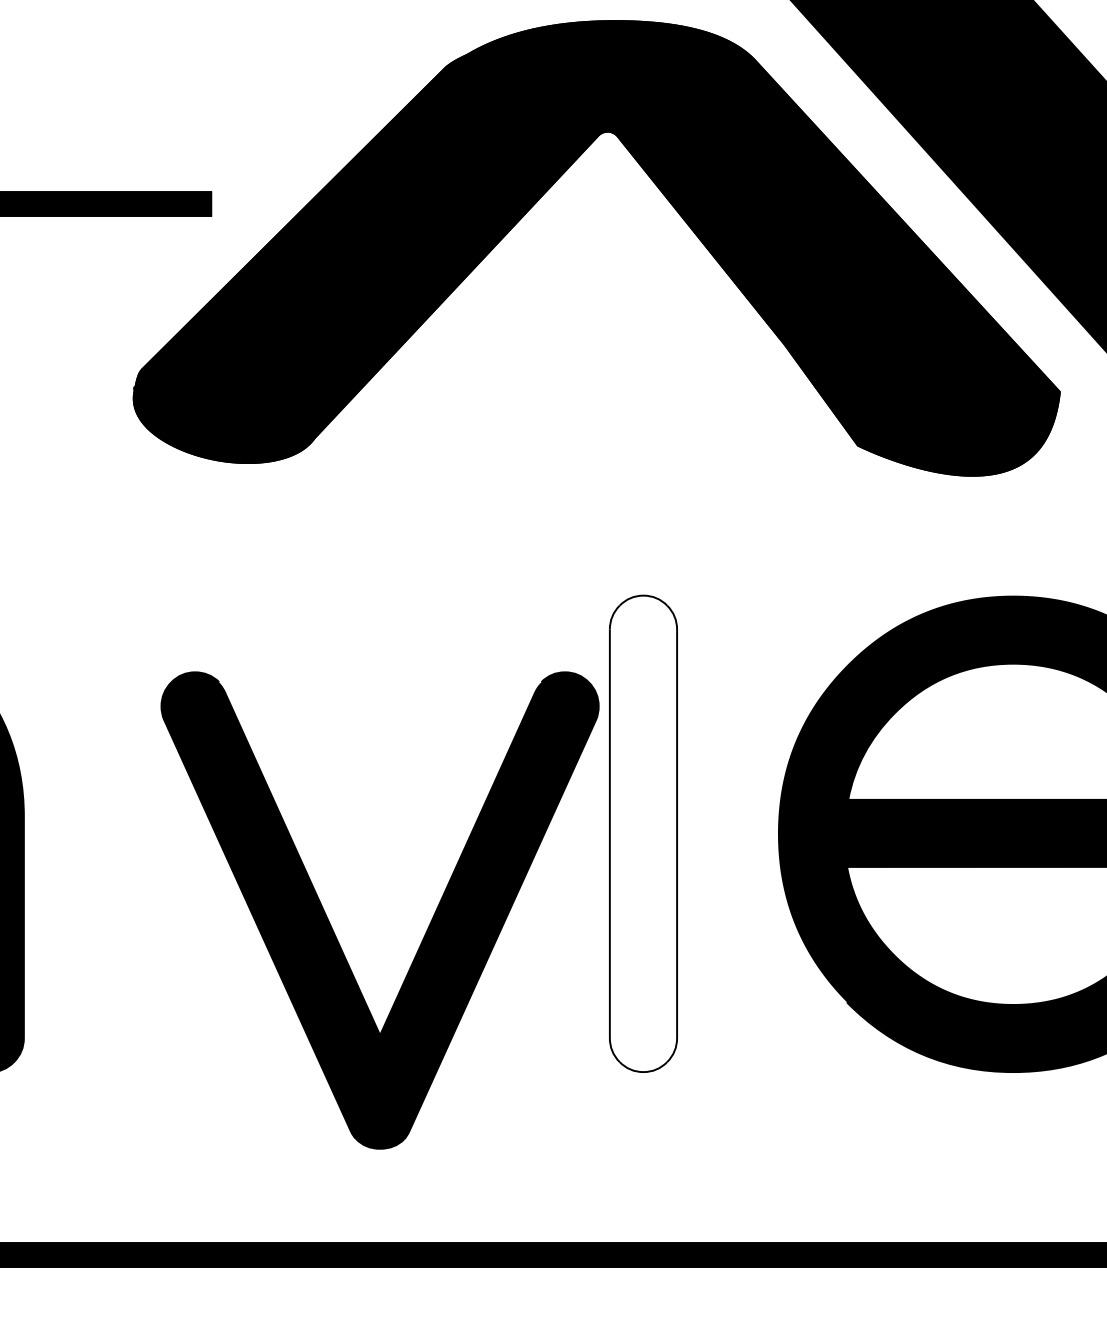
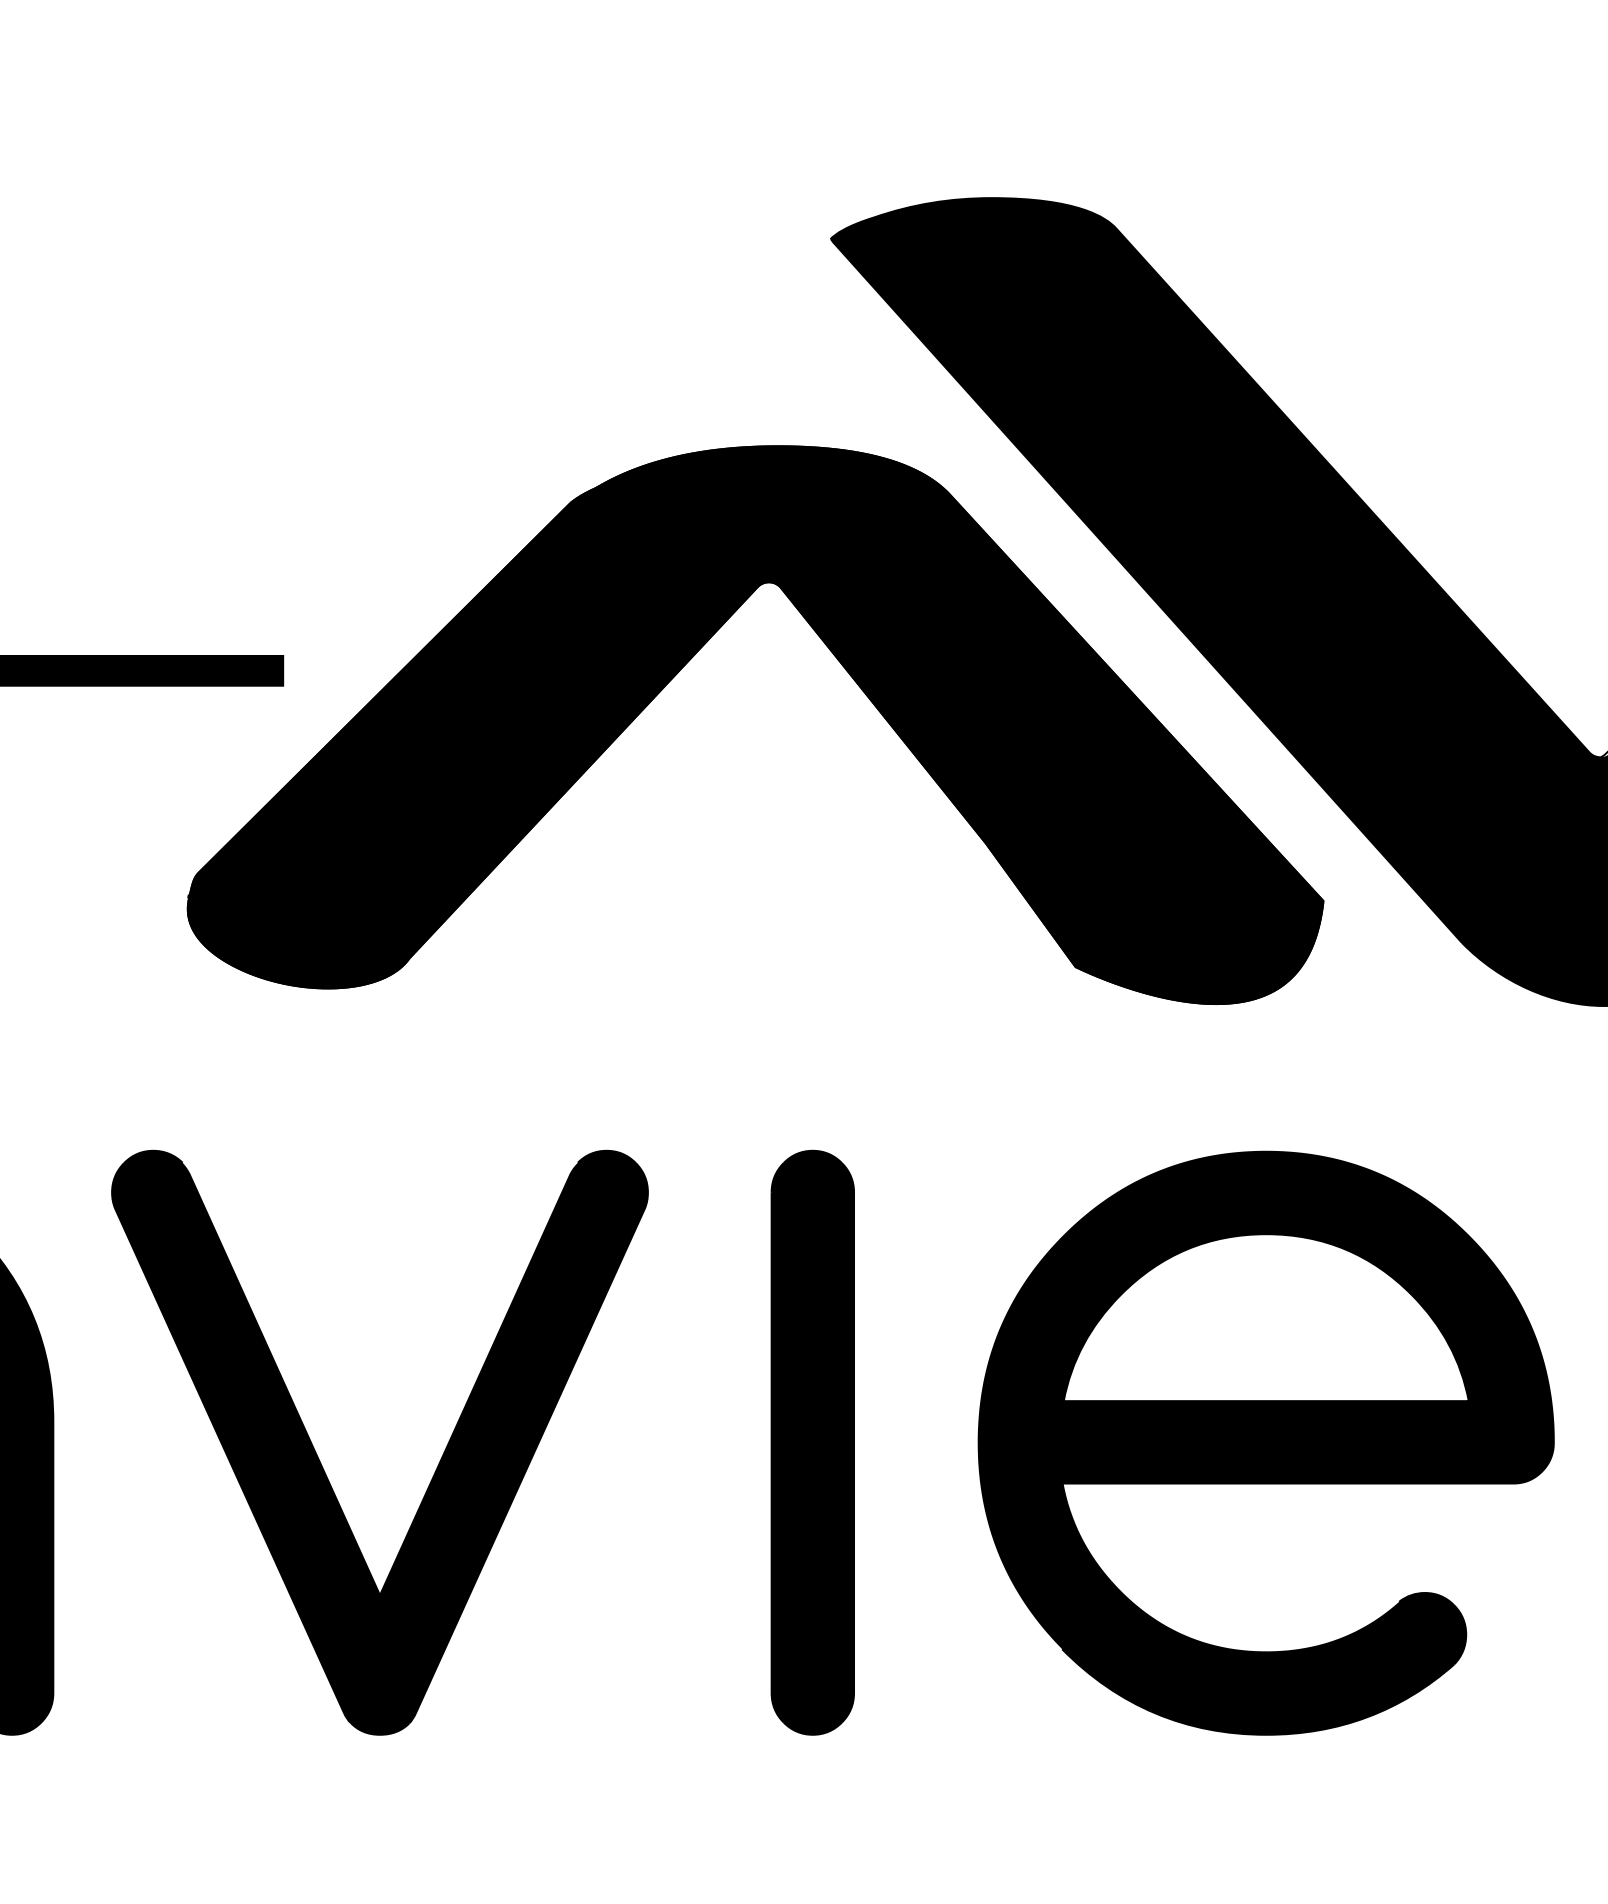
fill: (643, 833) -> (812, 1442), added
part: (334, 932) -> (324, 1469), moved

